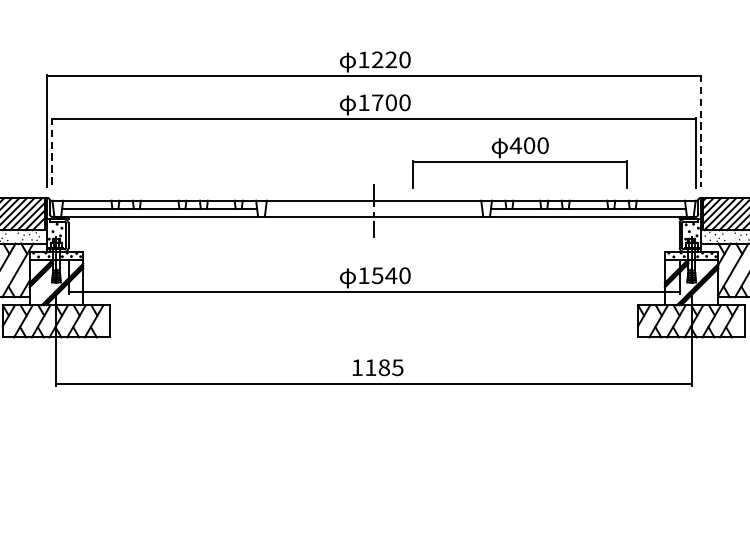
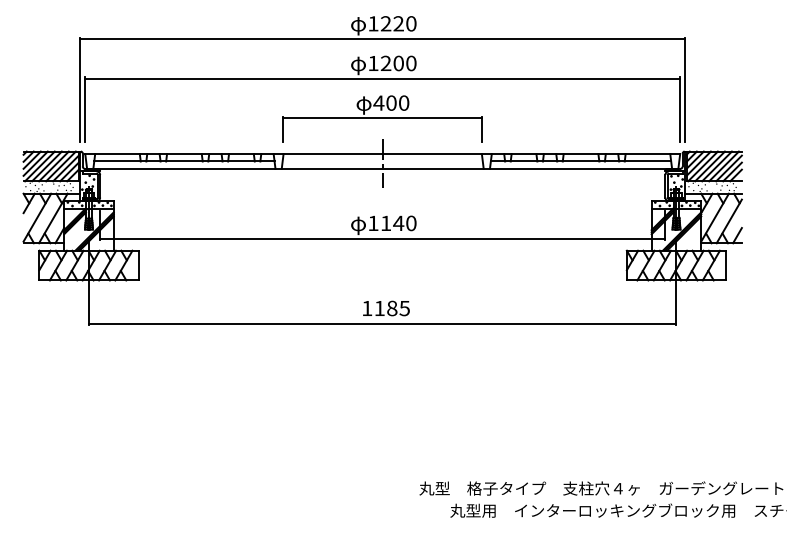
text: (377, 101) -> (385, 62), 1700 -> 1200
line: (701, 132) -> (685, 90), dashed -> solid
line: (52, 153) -> (85, 110), dashed -> solid
part: (519, 162) -> (382, 118), moved
text: (377, 275) -> (385, 223), 1540 -> 1140

